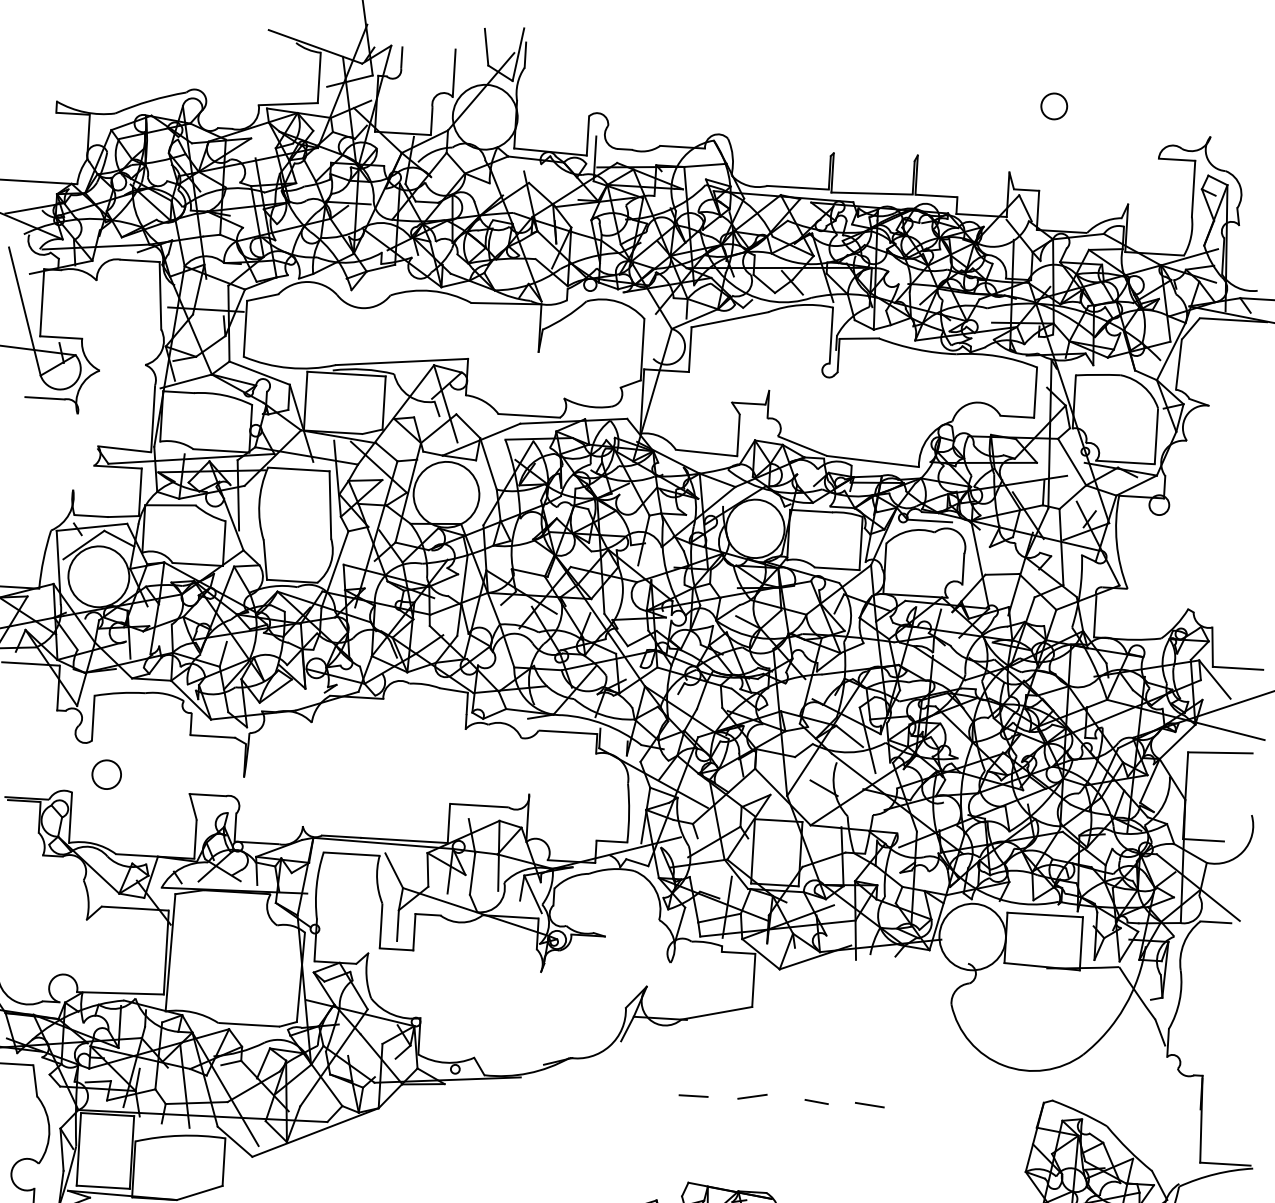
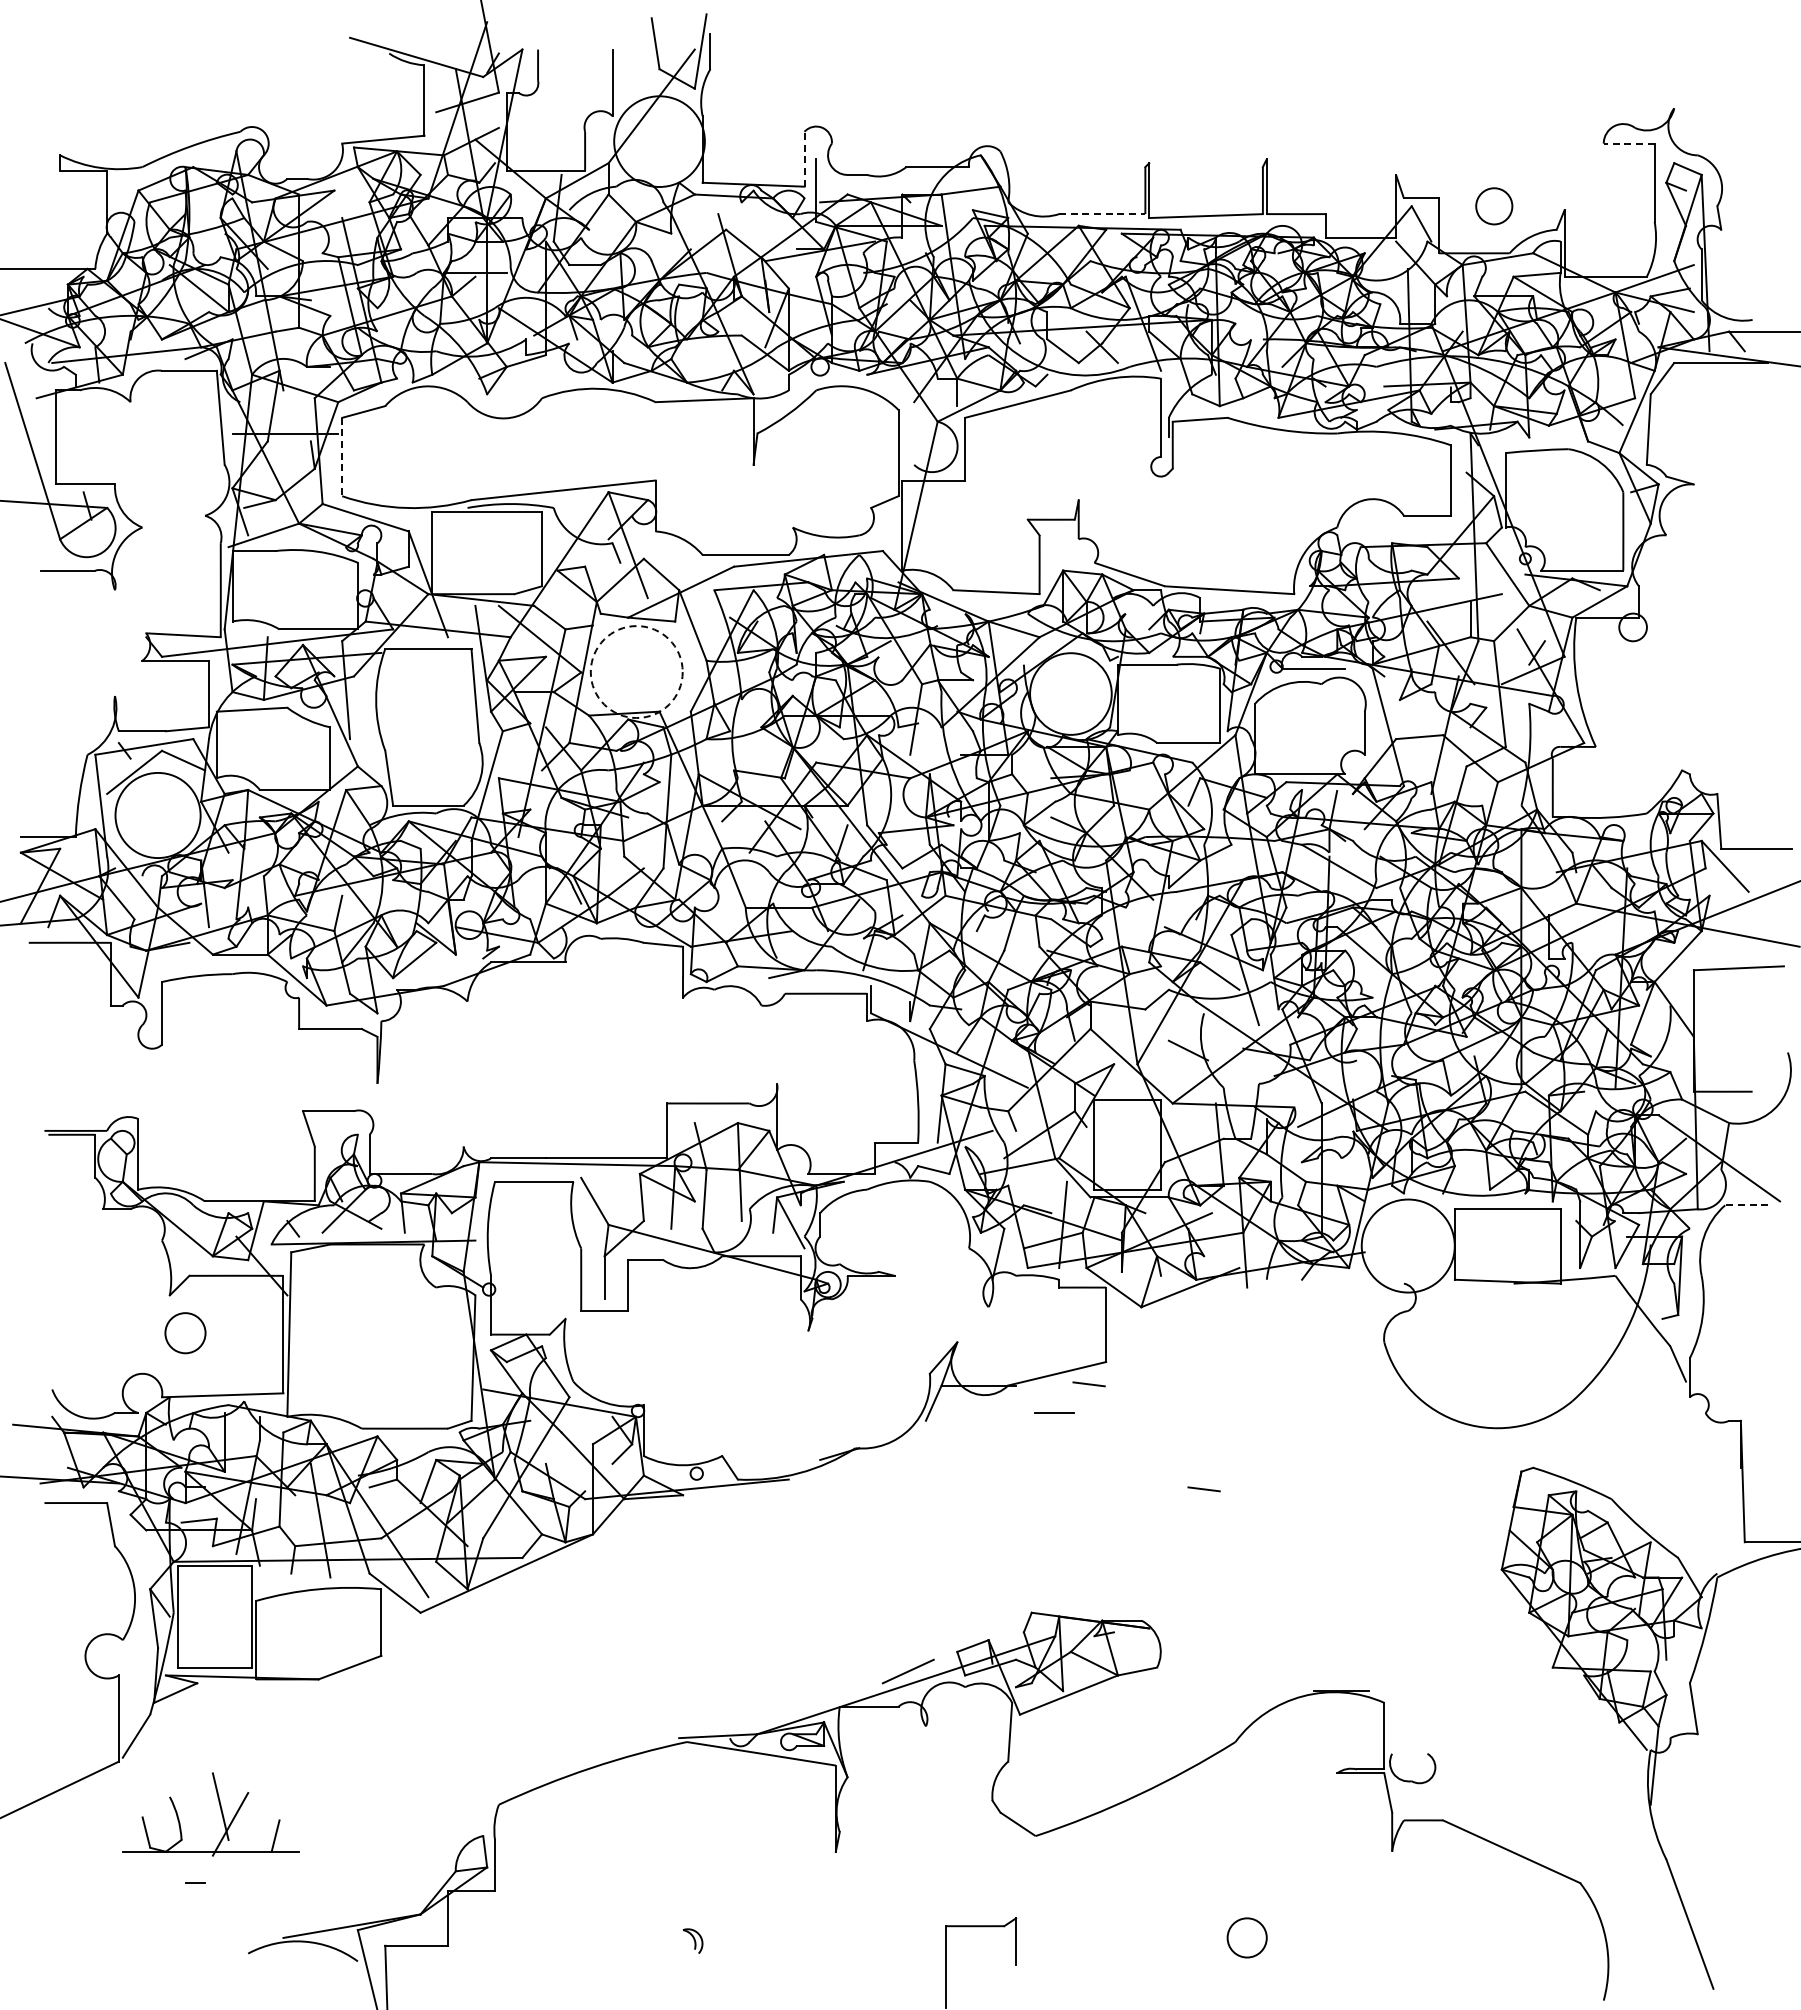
circle: (1054, 106) -> (1494, 206), moved
line: (587, 135) -> (804, 158), solid -> dashed
line: (1176, 159) -> (1628, 143), solid -> dashed
line: (798, 188) -> (1102, 214), solid -> dashed
line: (245, 329) -> (342, 457), solid -> dashed
circle: (446, 495) -> (636, 672), solid -> dashed
circle: (106, 774) -> (185, 1333), moved
line: (1215, 922) -> (1746, 1205), solid -> dashed
line: (738, 1022) -> (1088, 1384), added
line: (693, 1095) -> (1054, 1412), moved
line: (752, 1096) -> (1113, 1487), removed
line: (869, 1105) -> (1278, 1489), removed

